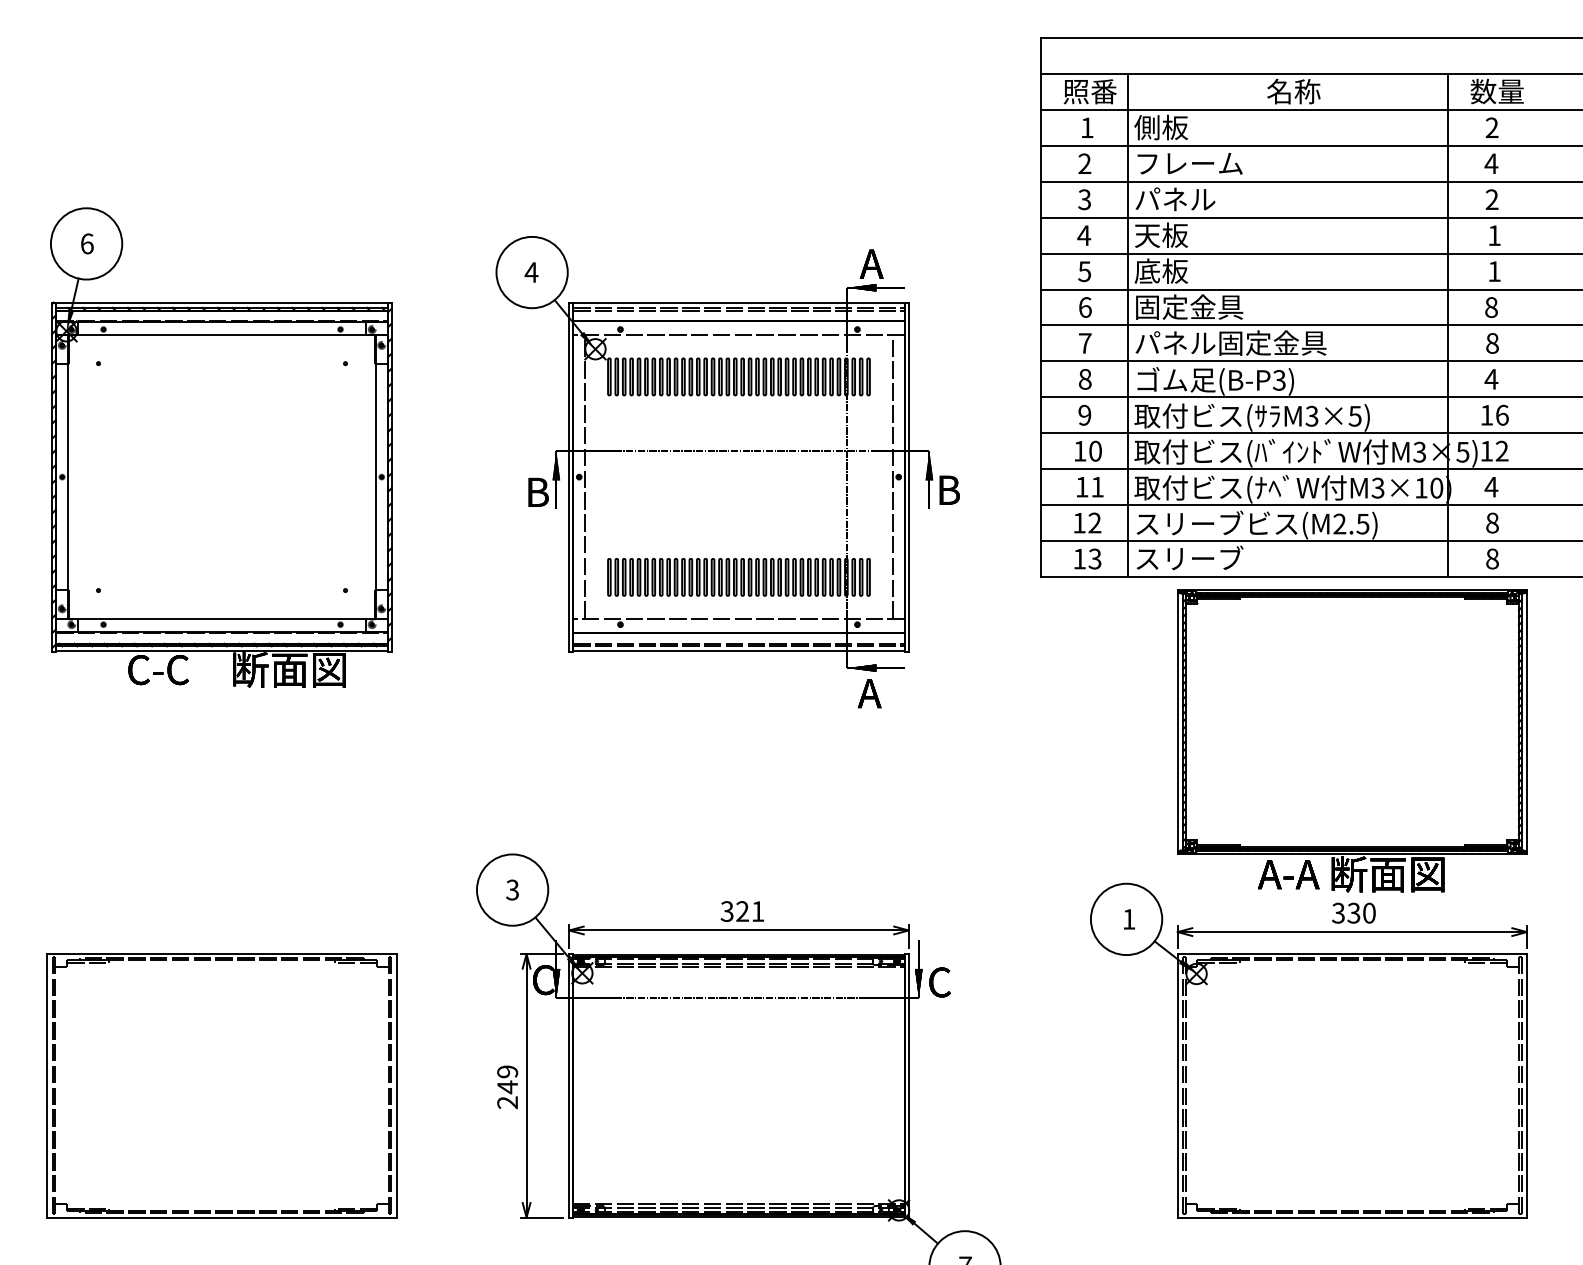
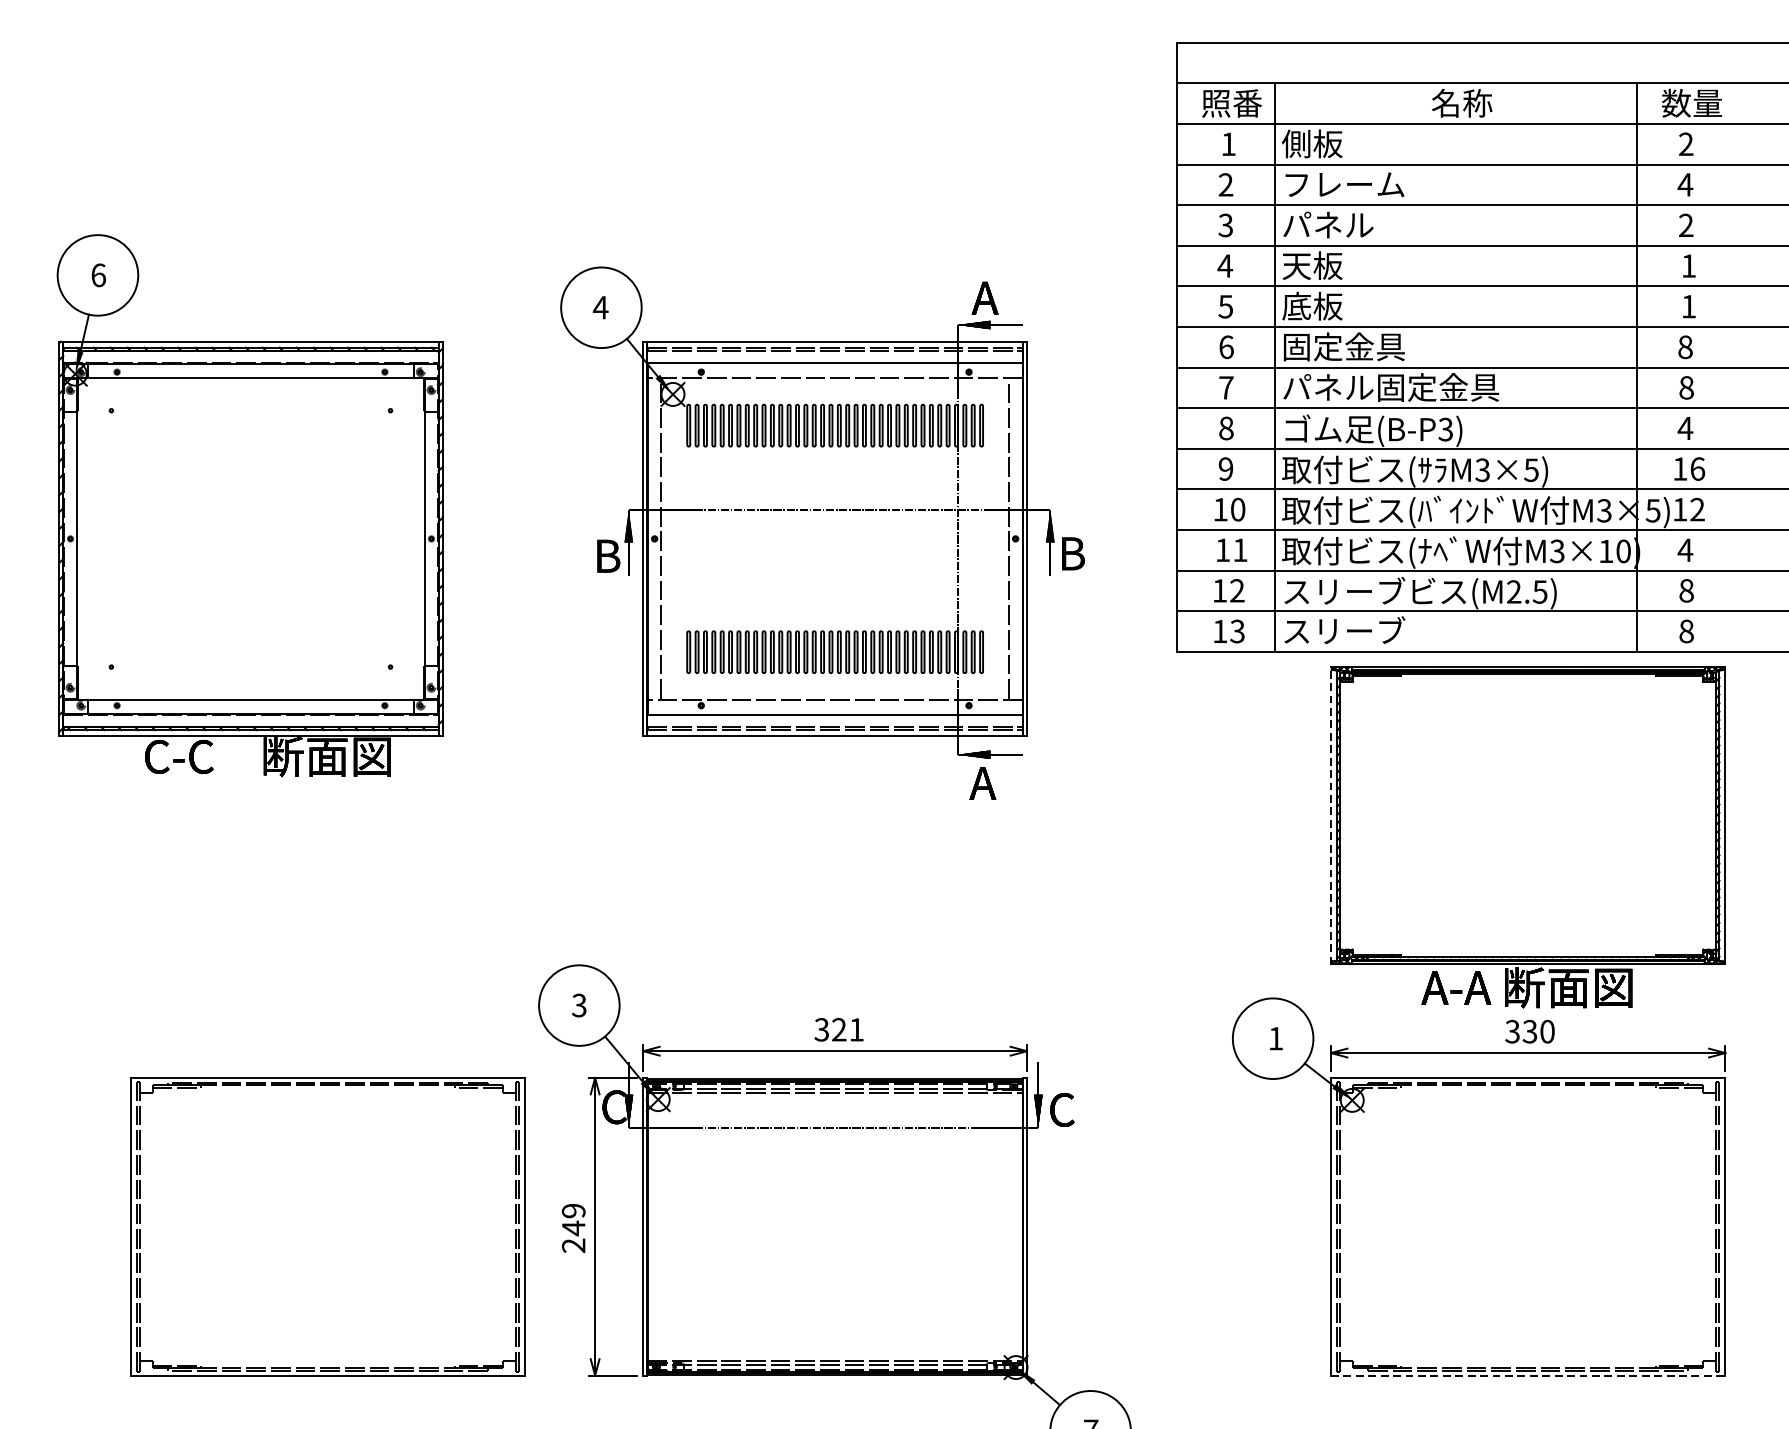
line: (1177, 721) -> (1330, 815), solid -> dashed
part: (221, 1085) -> (327, 1226), moved
line: (1352, 1217) -> (1528, 1375), solid -> dashed

